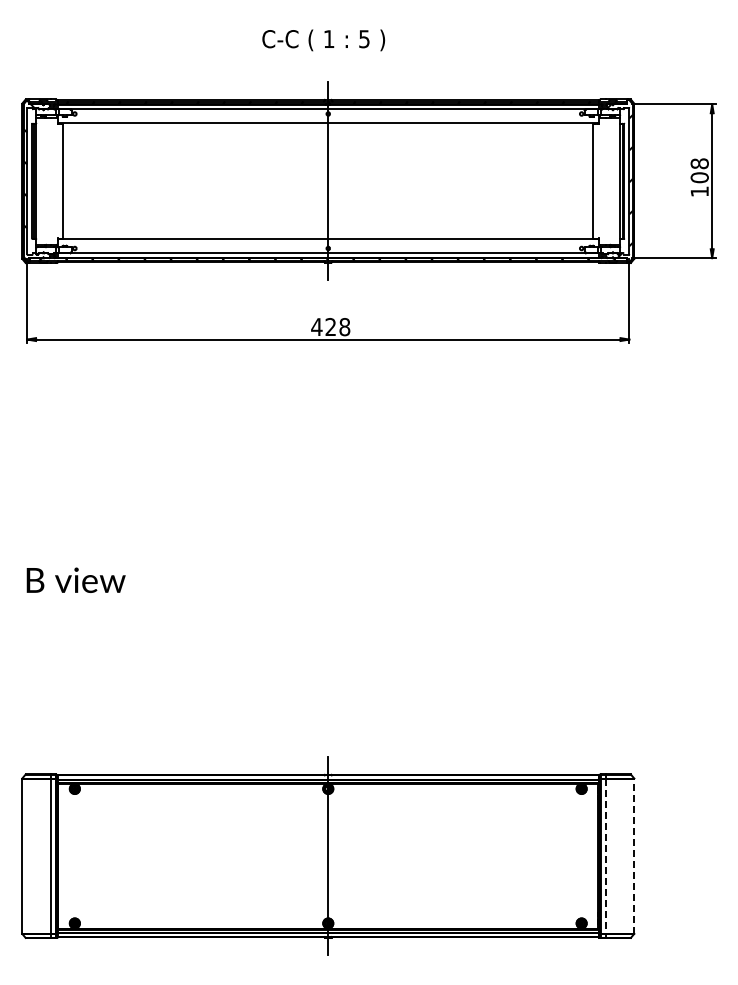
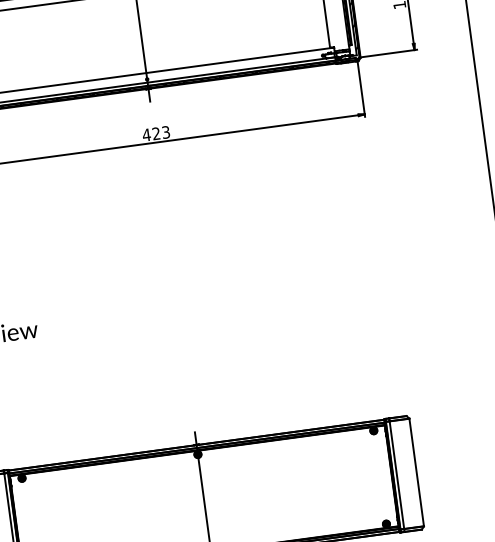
text: (344, 327) -> (165, 132), 428 -> 423
line: (634, 855) -> (416, 471), dashed -> solid
line: (605, 856) -> (396, 475), dashed -> solid

